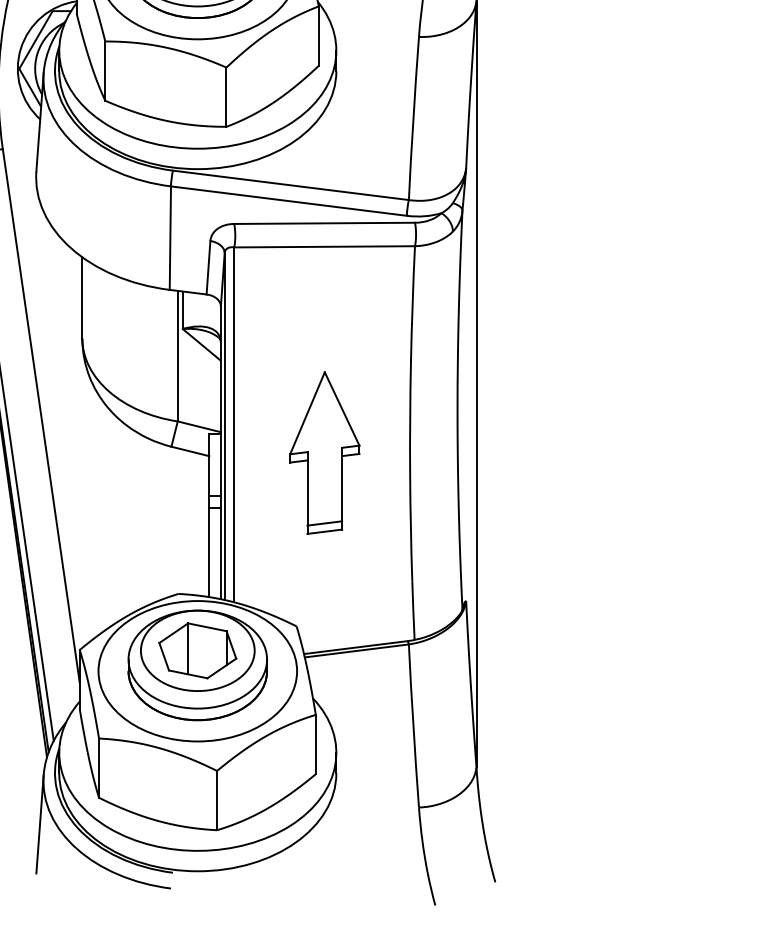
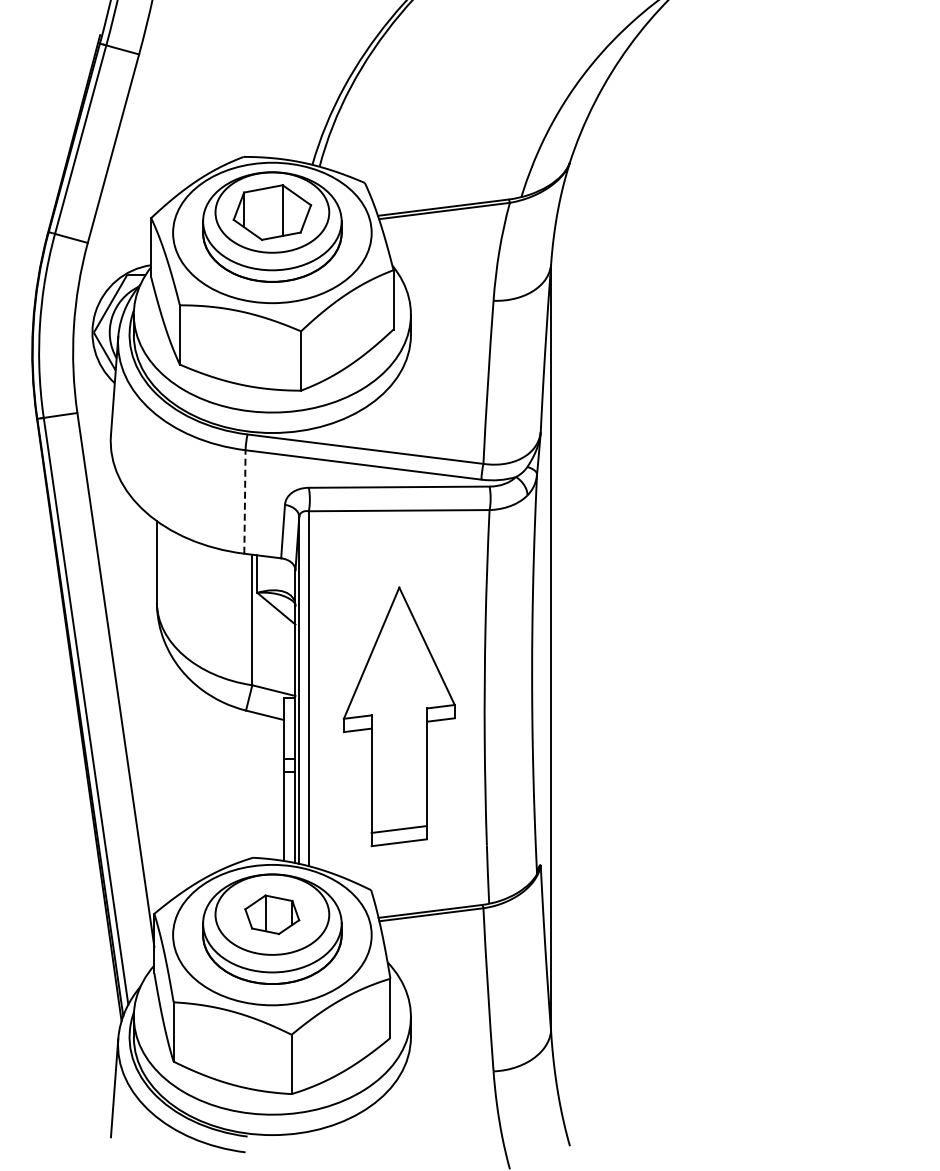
line: (169, 237) -> (244, 501), solid -> dashed
part: (324, 452) -> (399, 716), size x1.6
part: (196, 650) -> (271, 914), size x0.7

